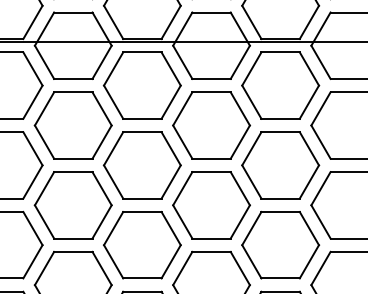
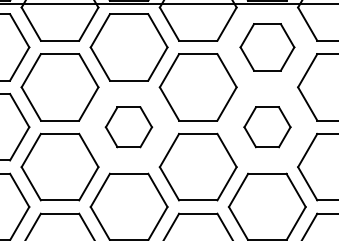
part: (280, 85) -> (267, 47), size x0.7
part: (141, 165) -> (128, 127), size x0.6
part: (280, 165) -> (267, 127), size x0.6

